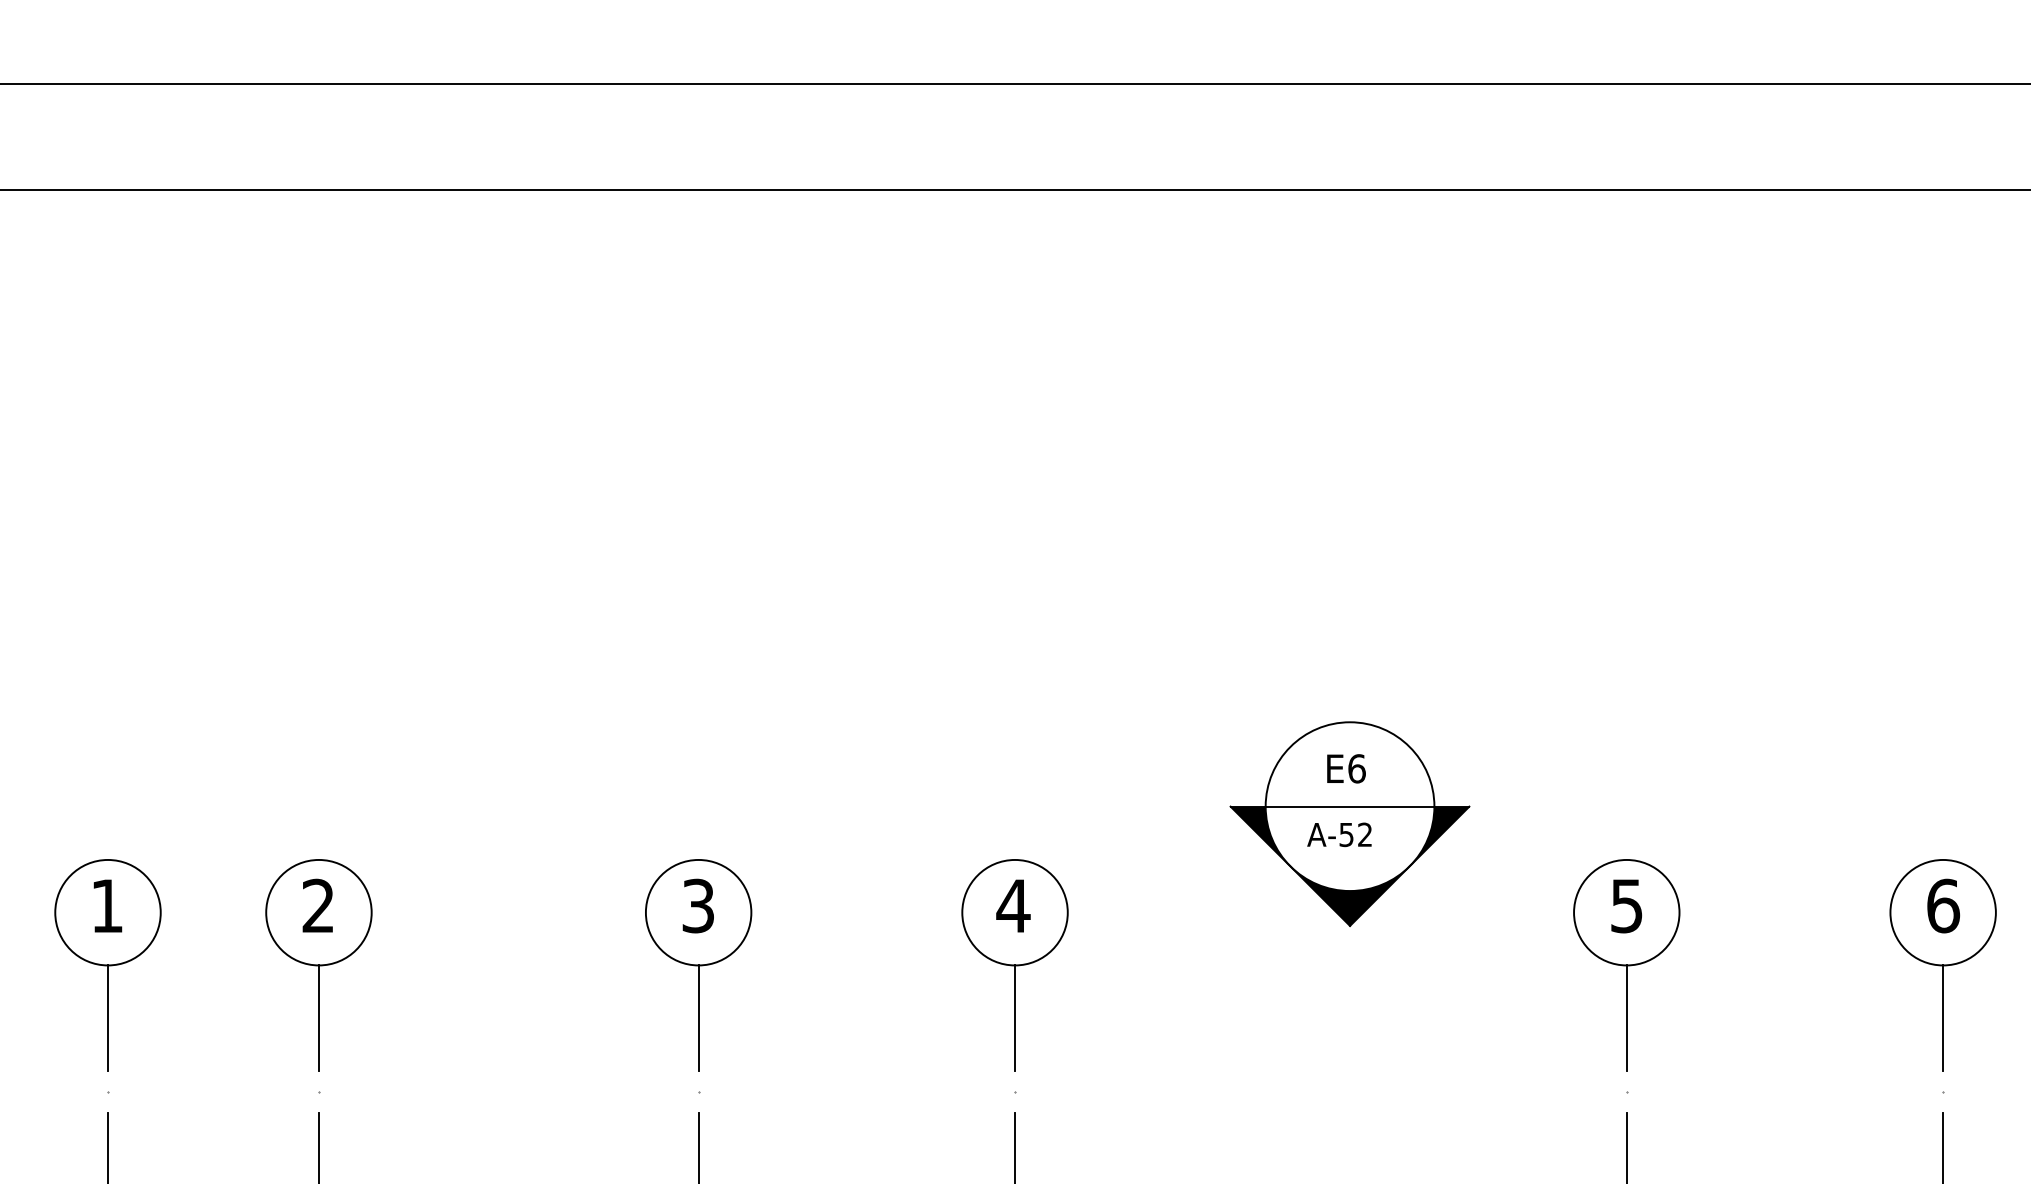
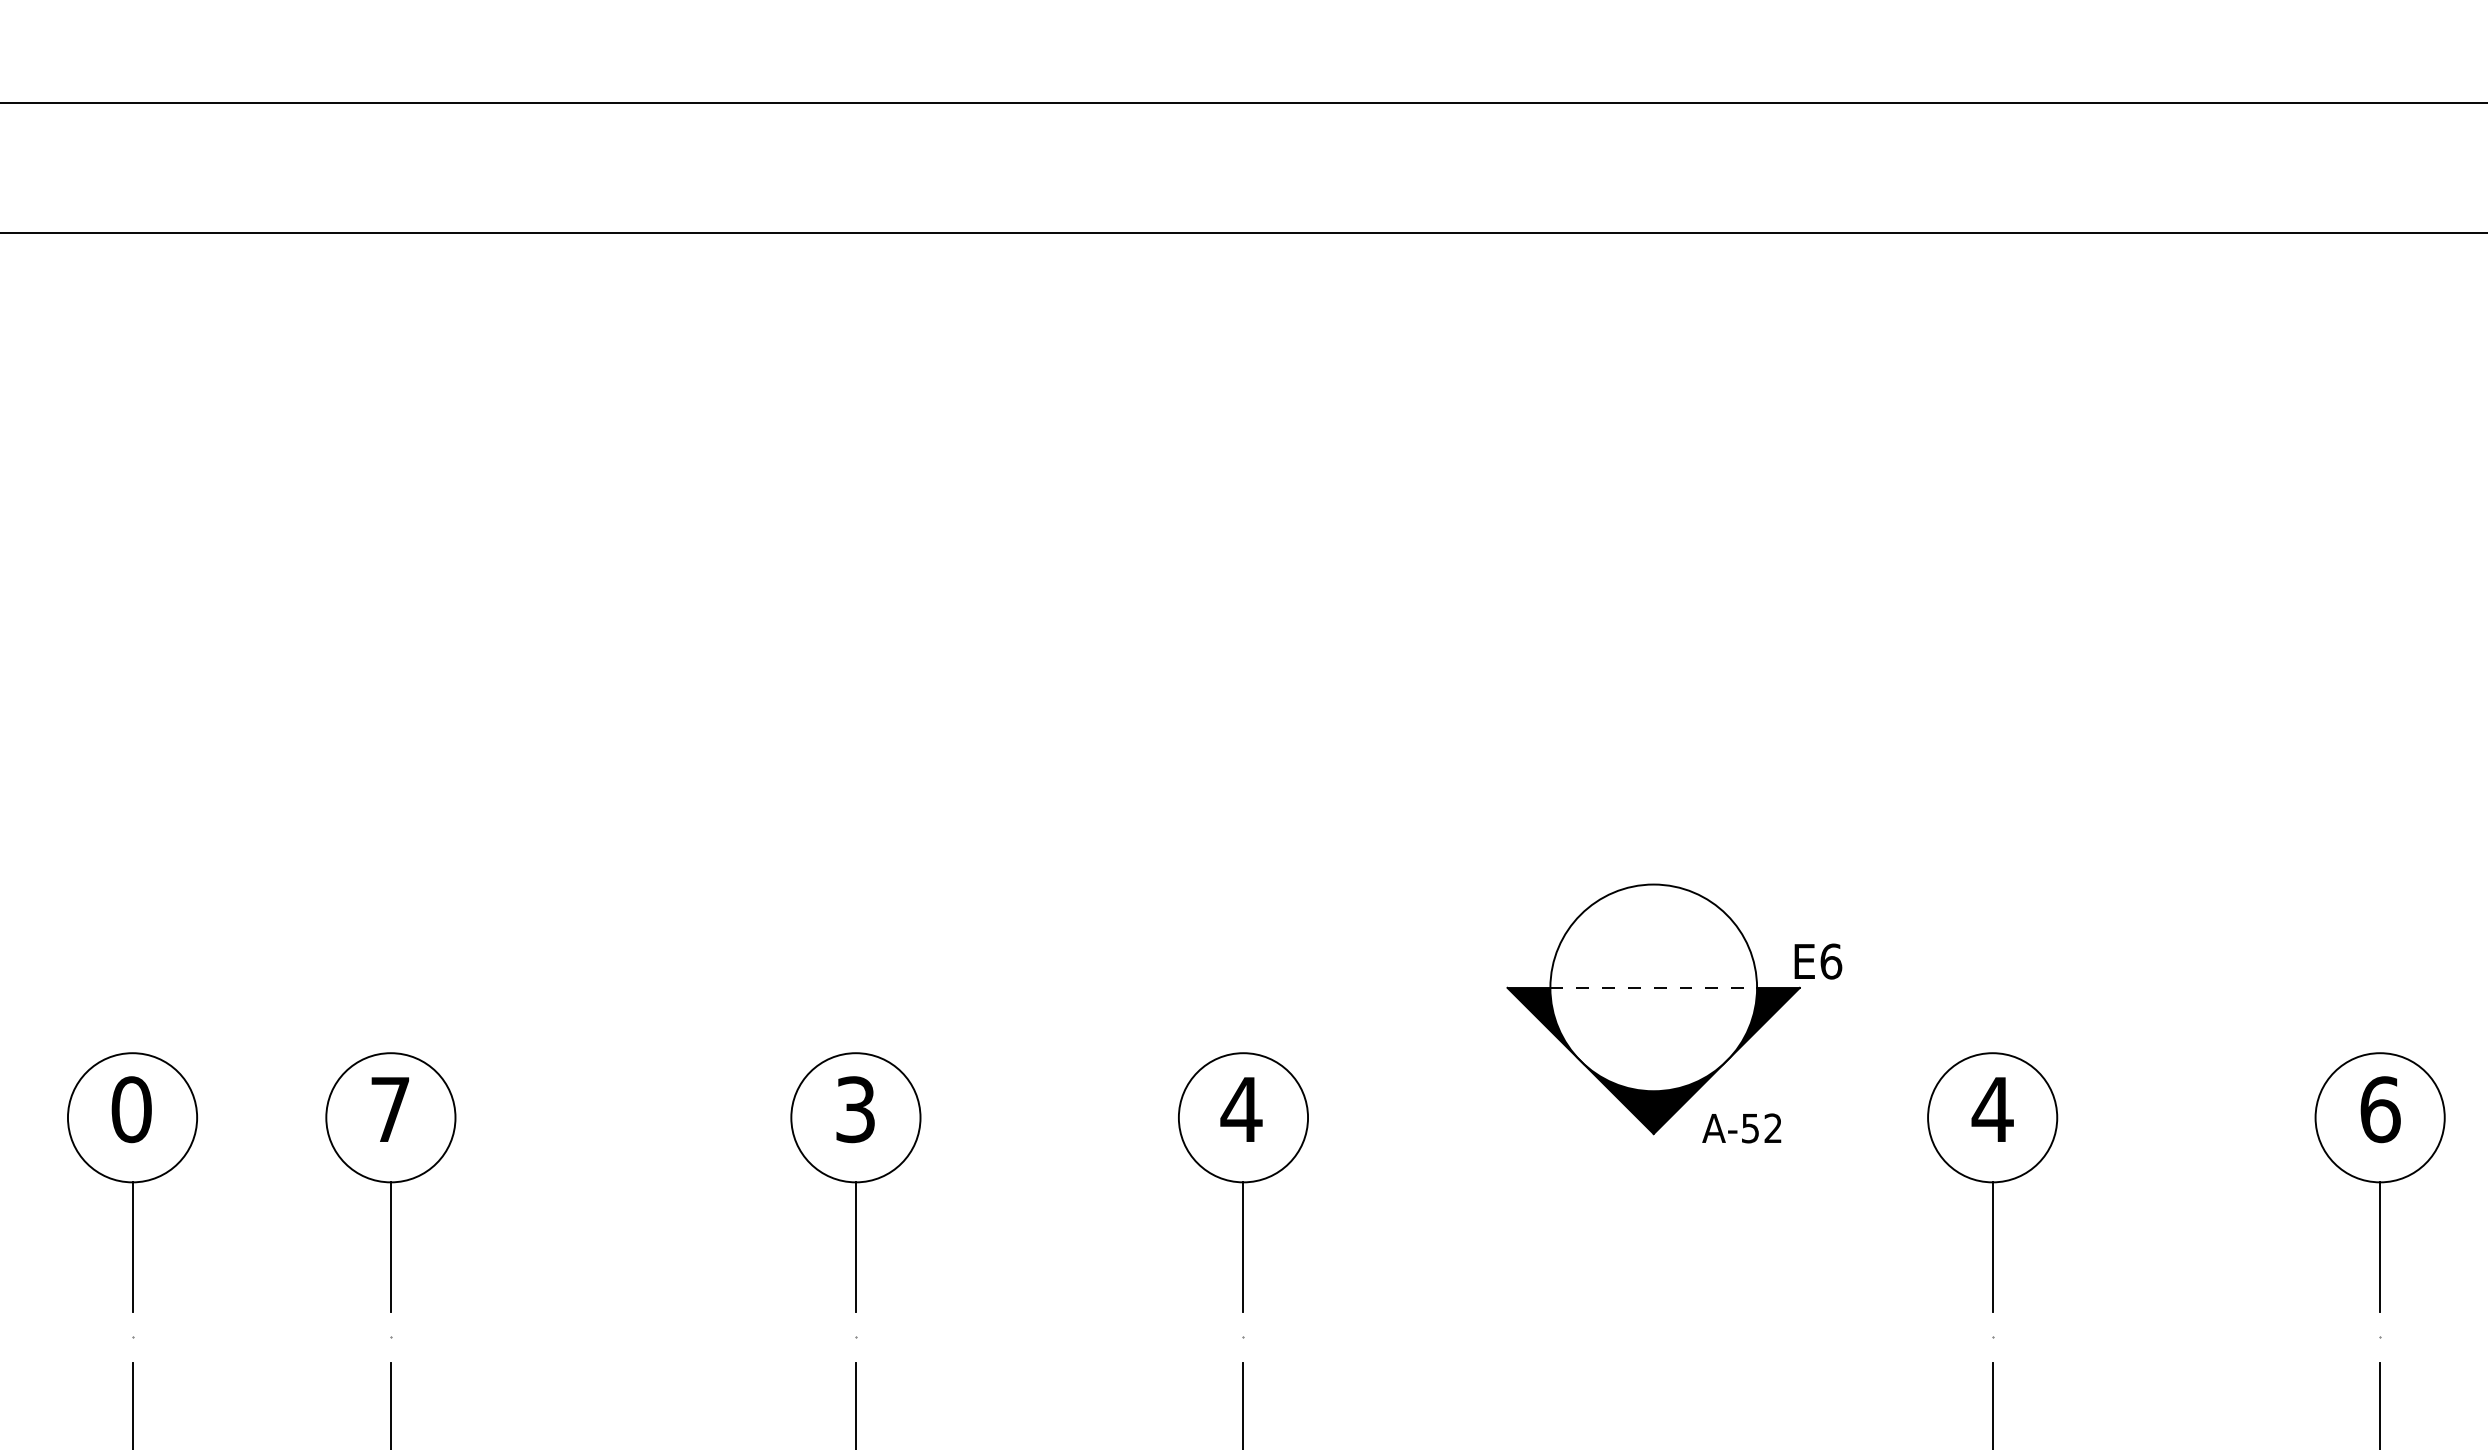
text: (1346, 768) -> (1818, 961), moved
line: (1350, 806) -> (1654, 987), solid -> dashed
text: (1339, 834) -> (1741, 1128), moved
text: (107, 905) -> (131, 1109), 1 -> 0
text: (318, 905) -> (390, 1108), 2 -> 7
text: (1626, 906) -> (1992, 1110), 5 -> 4

